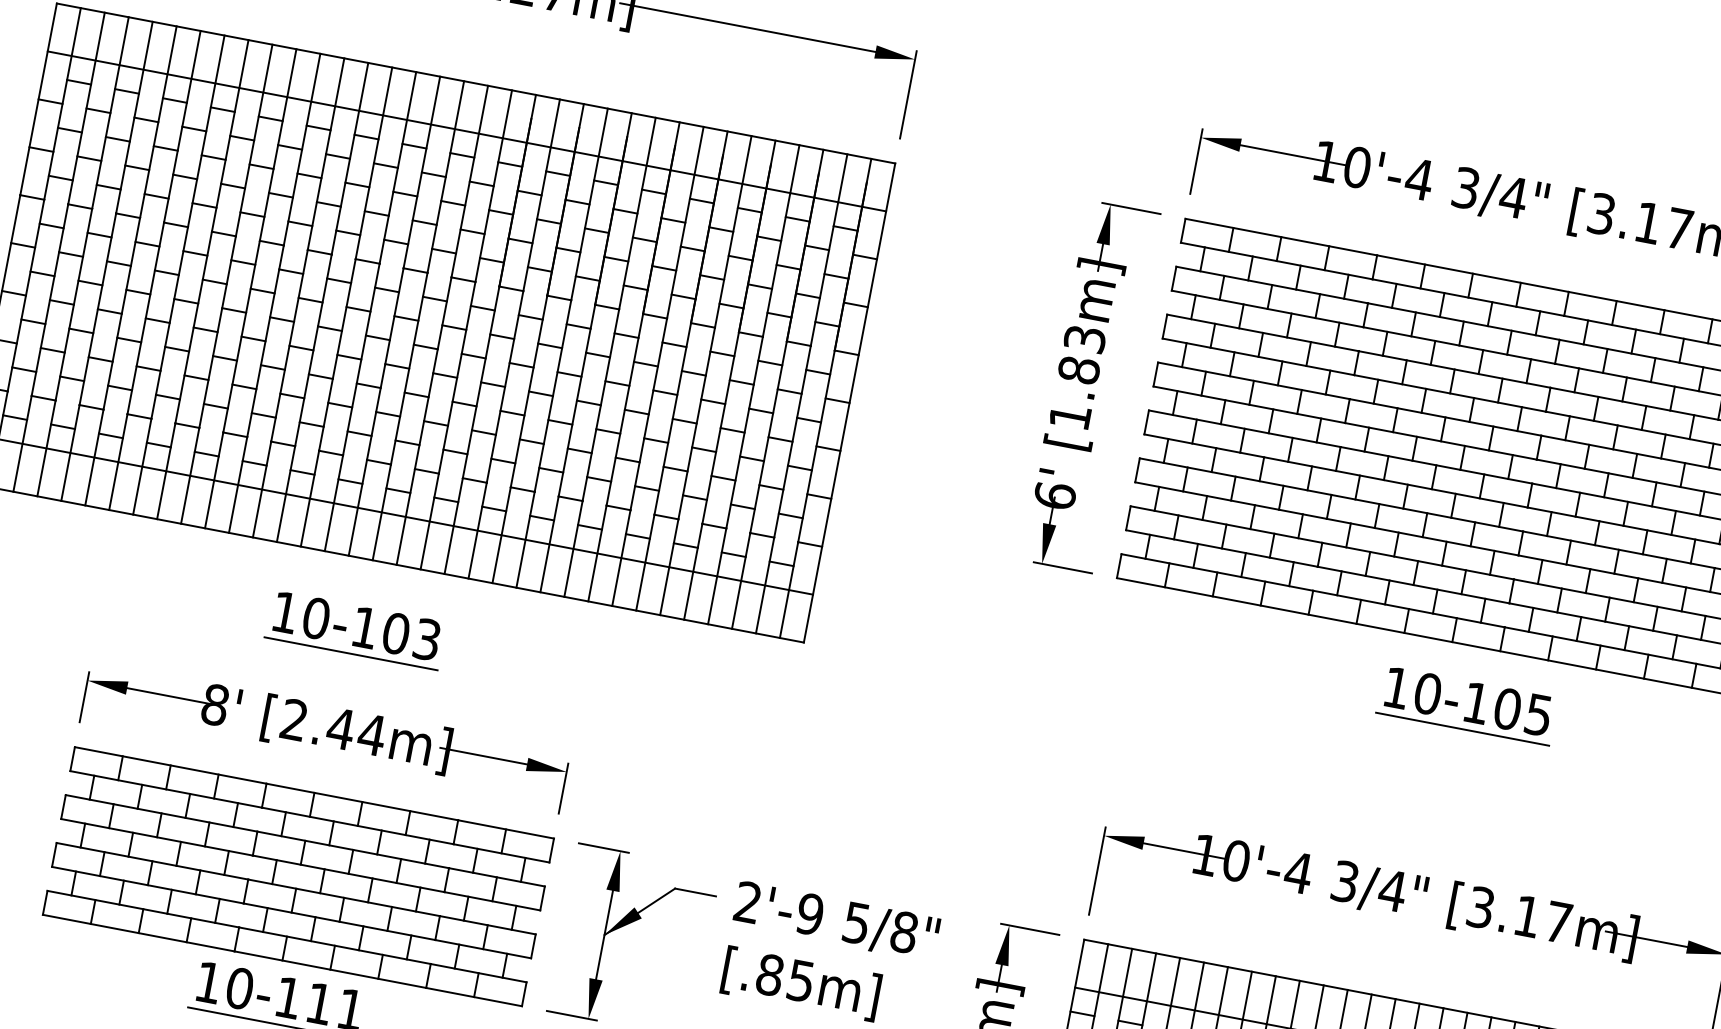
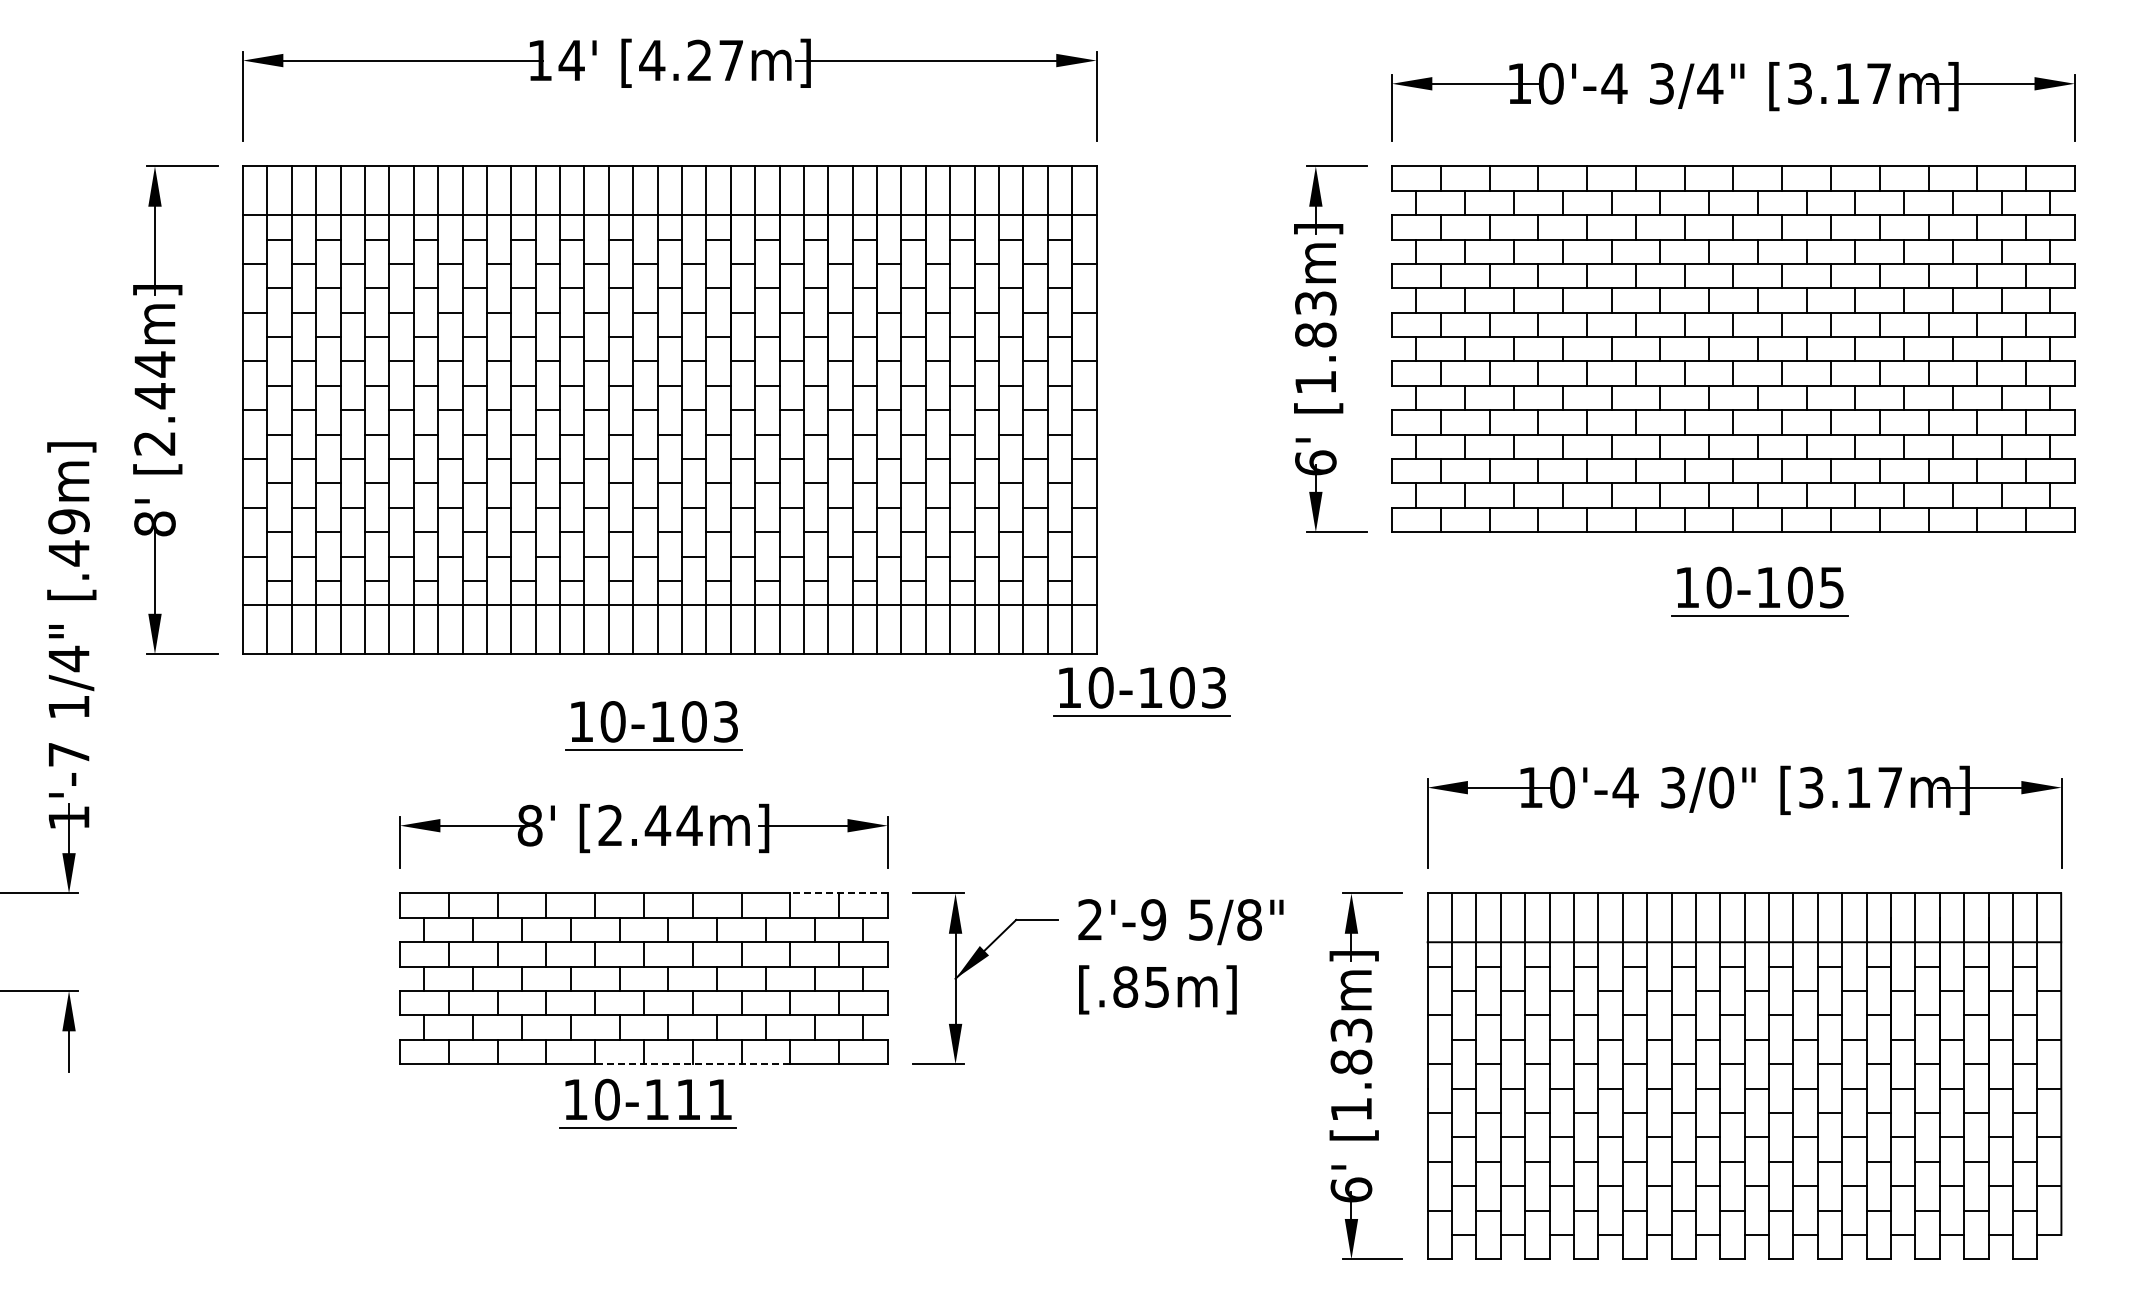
part: (848, 689) -> (1149, 691), added
line: (506, 829) -> (839, 893), solid -> dashed
text: (1392, 890) -> (1721, 787), 3/4" -> 3/0"
line: (330, 969) -> (692, 1064), solid -> dashed

